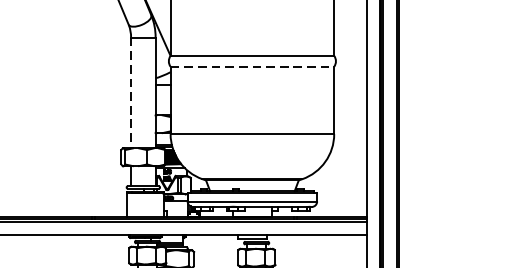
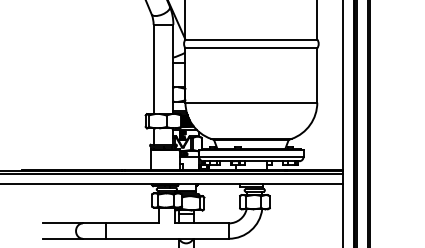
line: (252, 67) -> (251, 48), dashed -> solid
line: (130, 93) -> (153, 69), dashed -> solid

